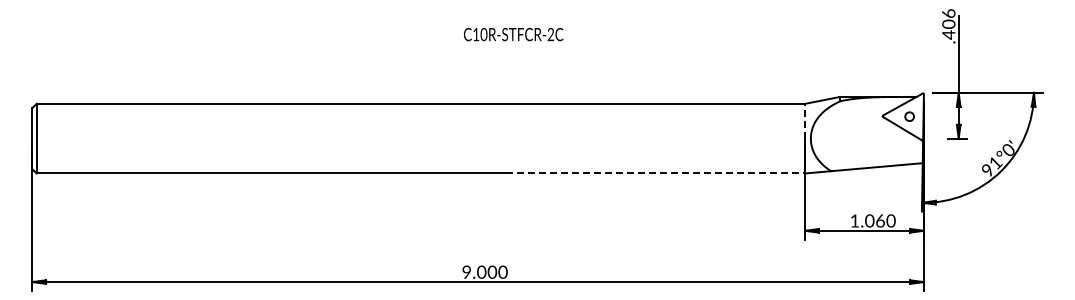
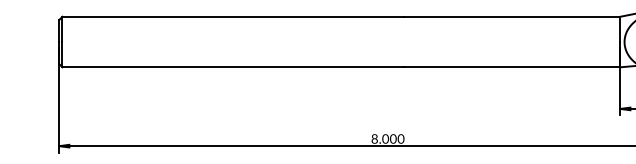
line: (805, 120) -> (620, 28), dashed -> solid
line: (656, 173) -> (512, 67), dashed -> solid
text: (466, 272) -> (374, 139), 9.000 -> 8.000

